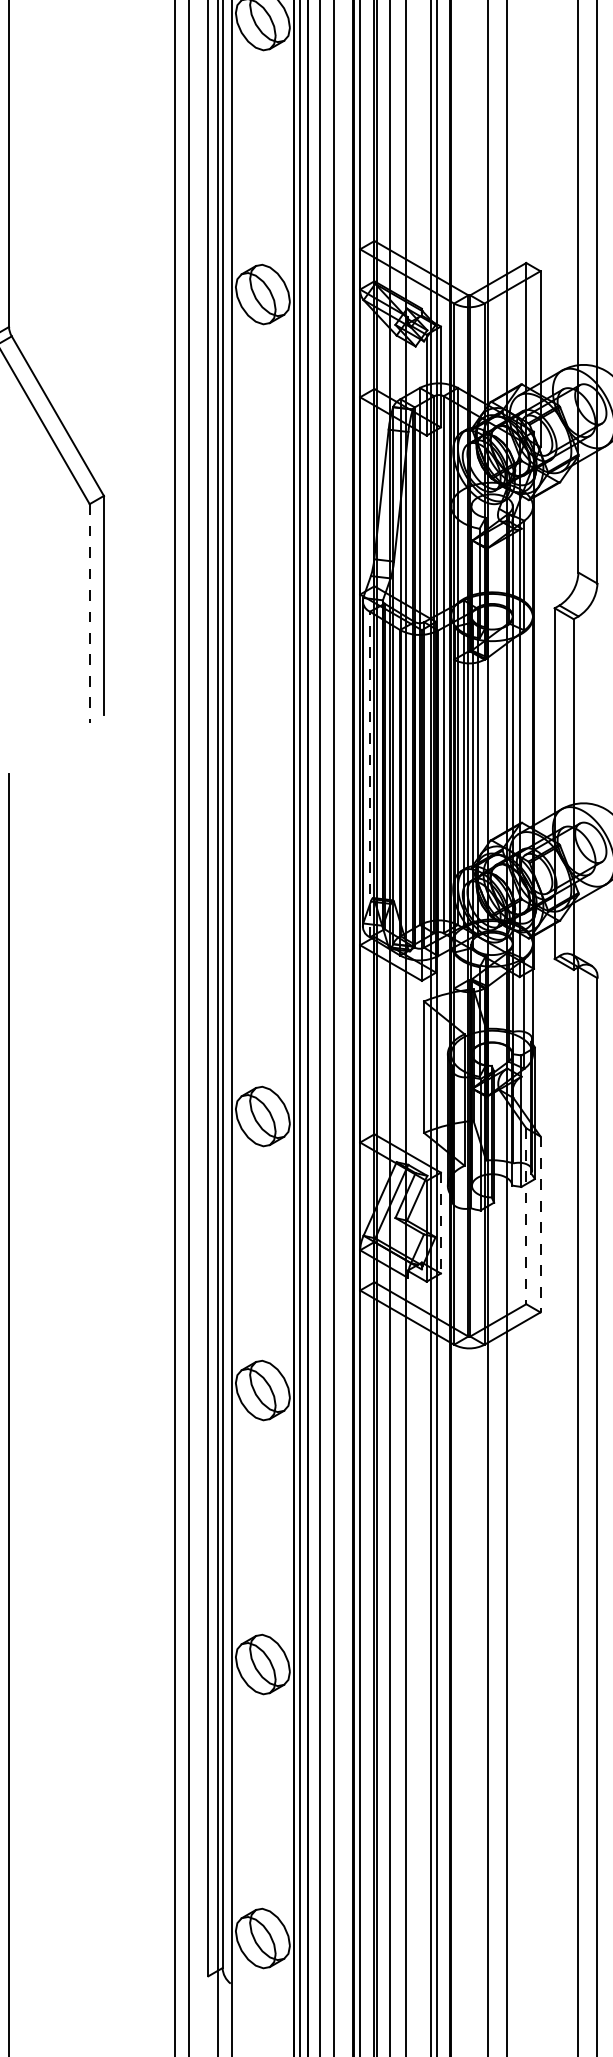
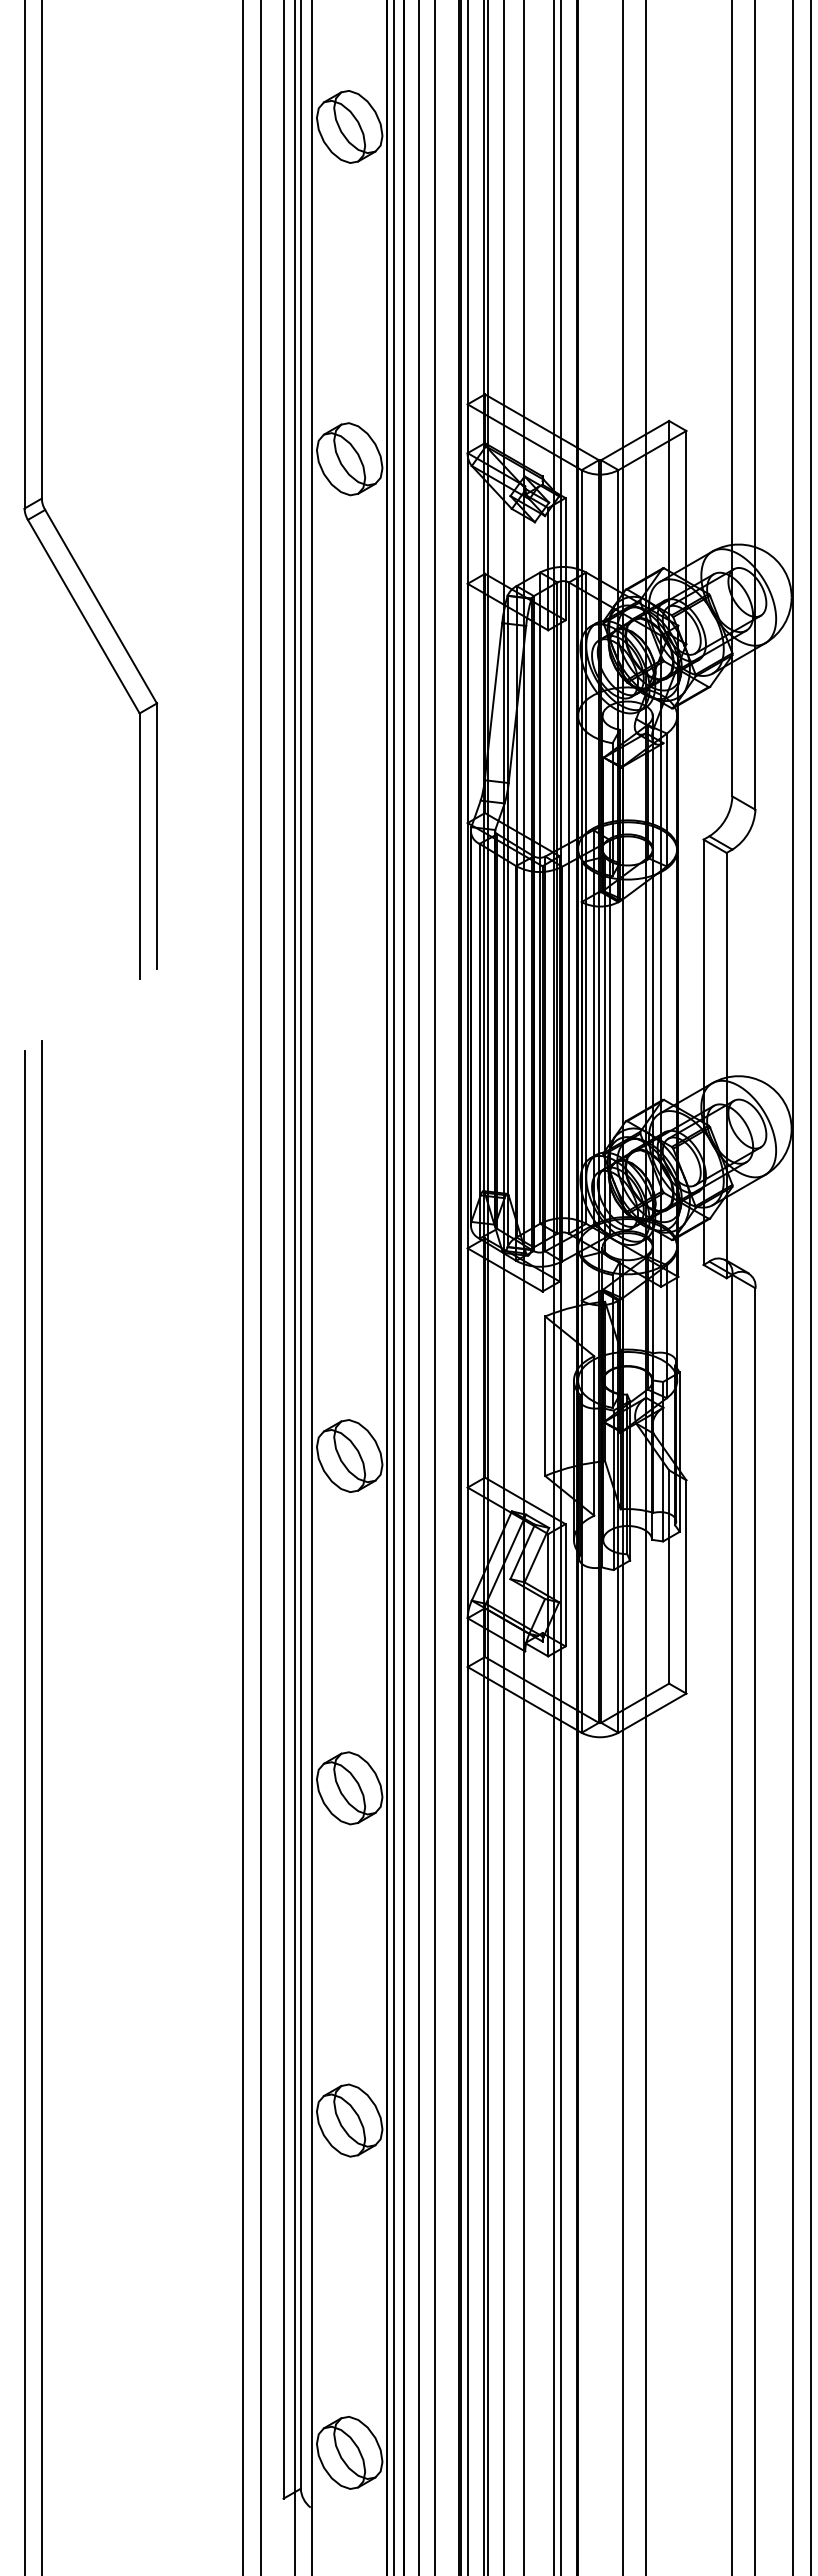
line: (89, 613) -> (139, 846), dashed -> solid
line: (369, 773) -> (479, 1040), dashed -> solid
line: (526, 1215) -> (669, 1576), dashed -> solid
line: (440, 1223) -> (565, 1585), dashed -> solid
line: (540, 1224) -> (686, 1586), dashed -> solid

